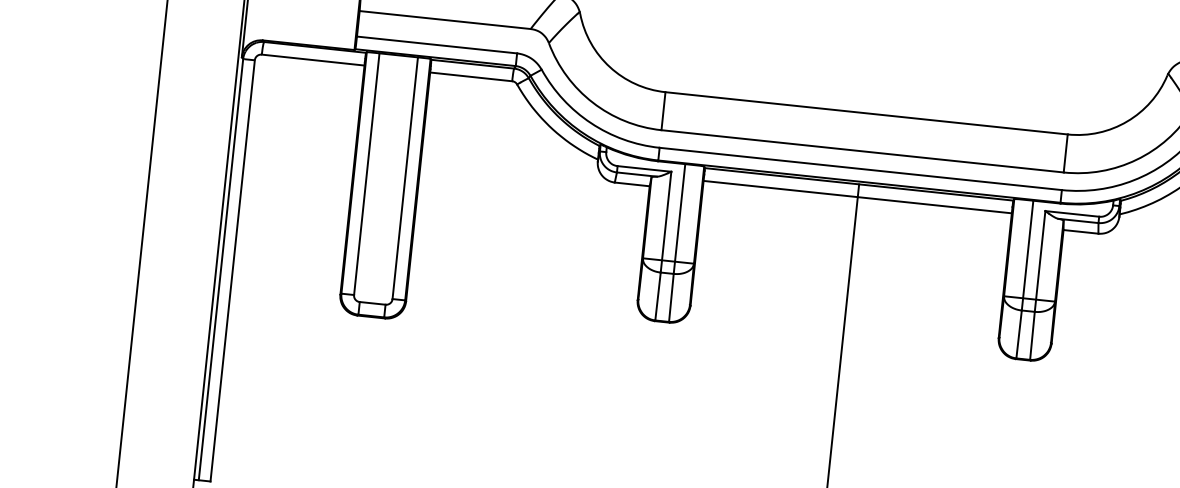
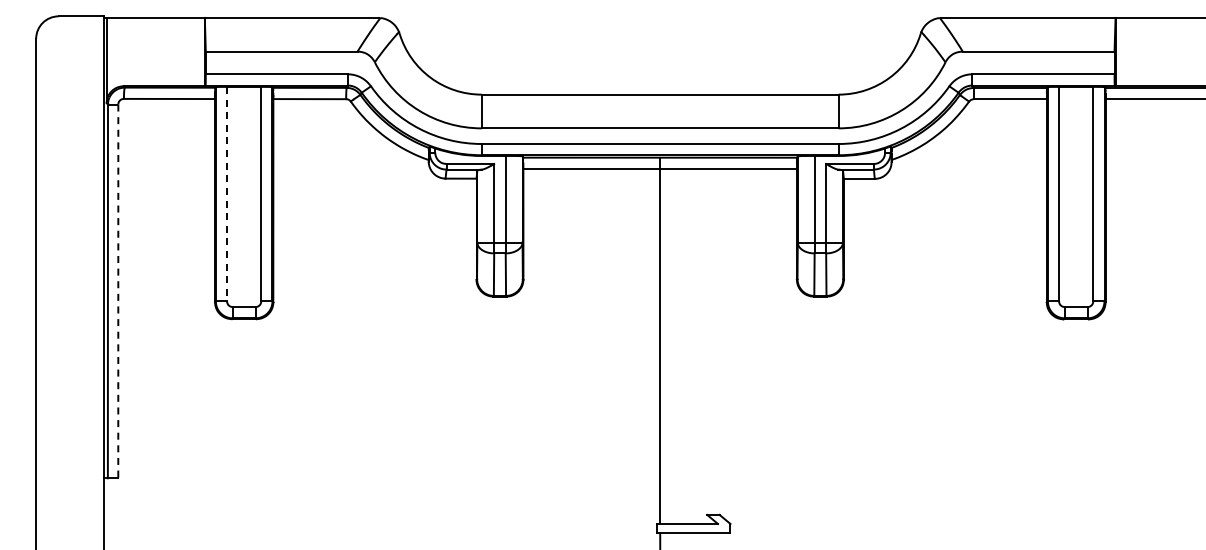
line: (367, 174) -> (227, 194), solid -> dashed
line: (232, 270) -> (118, 291), solid -> dashed

